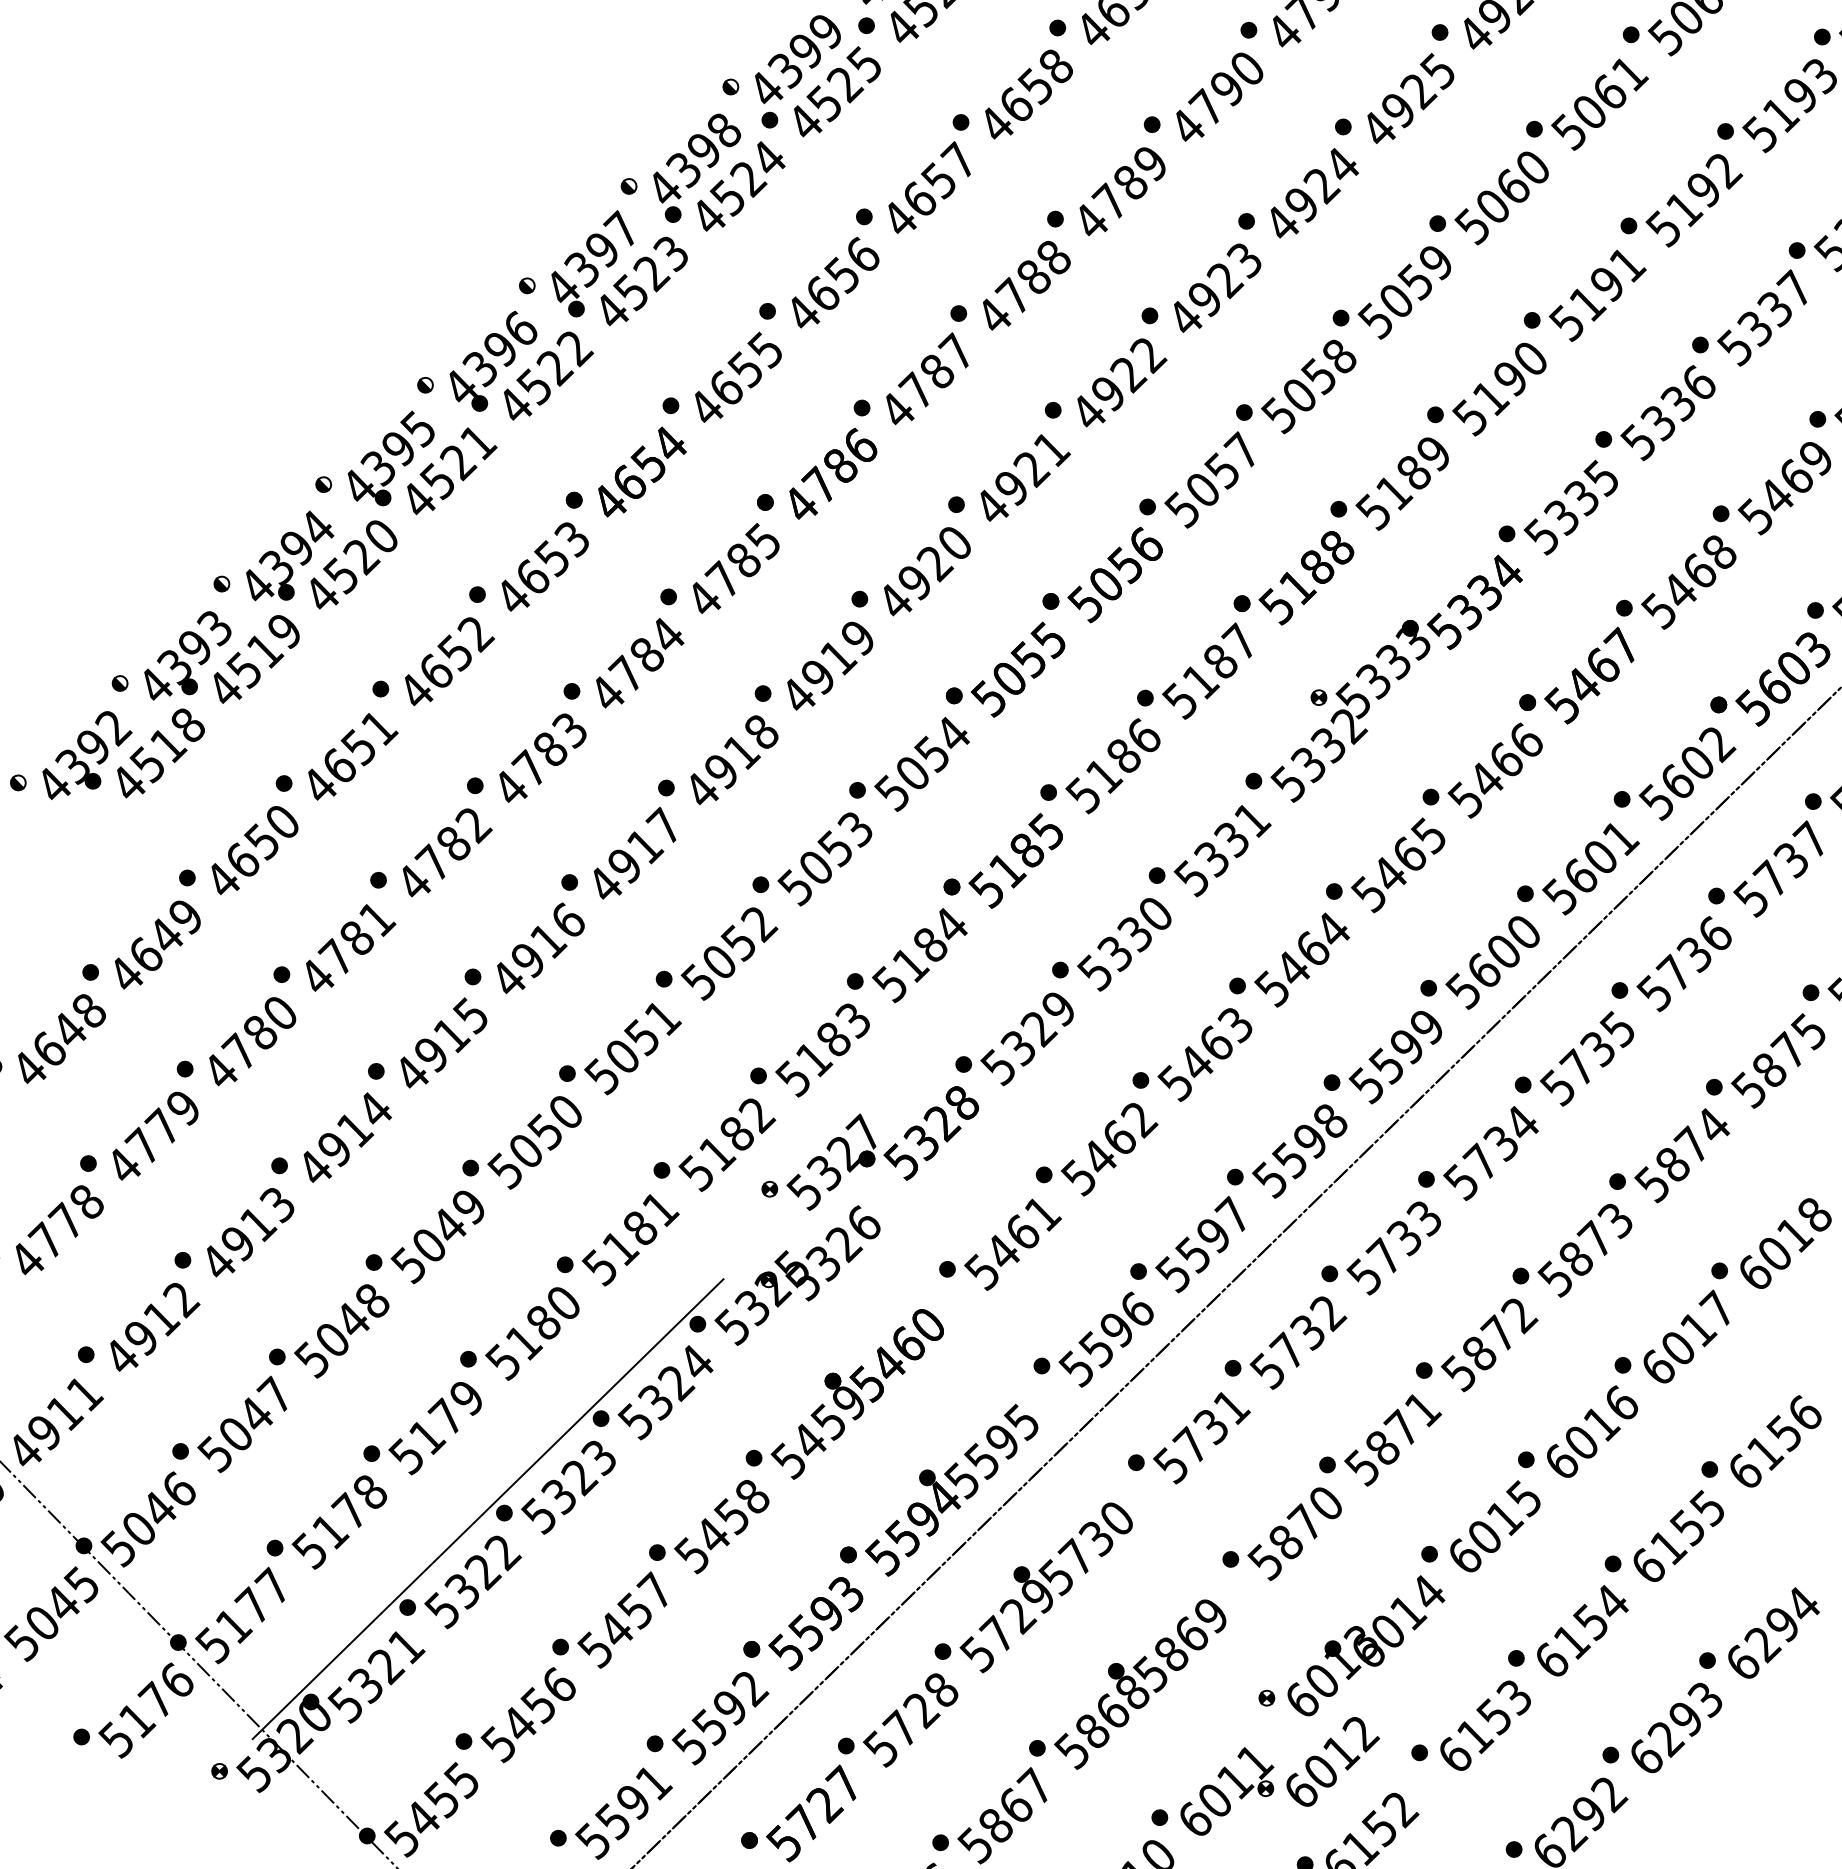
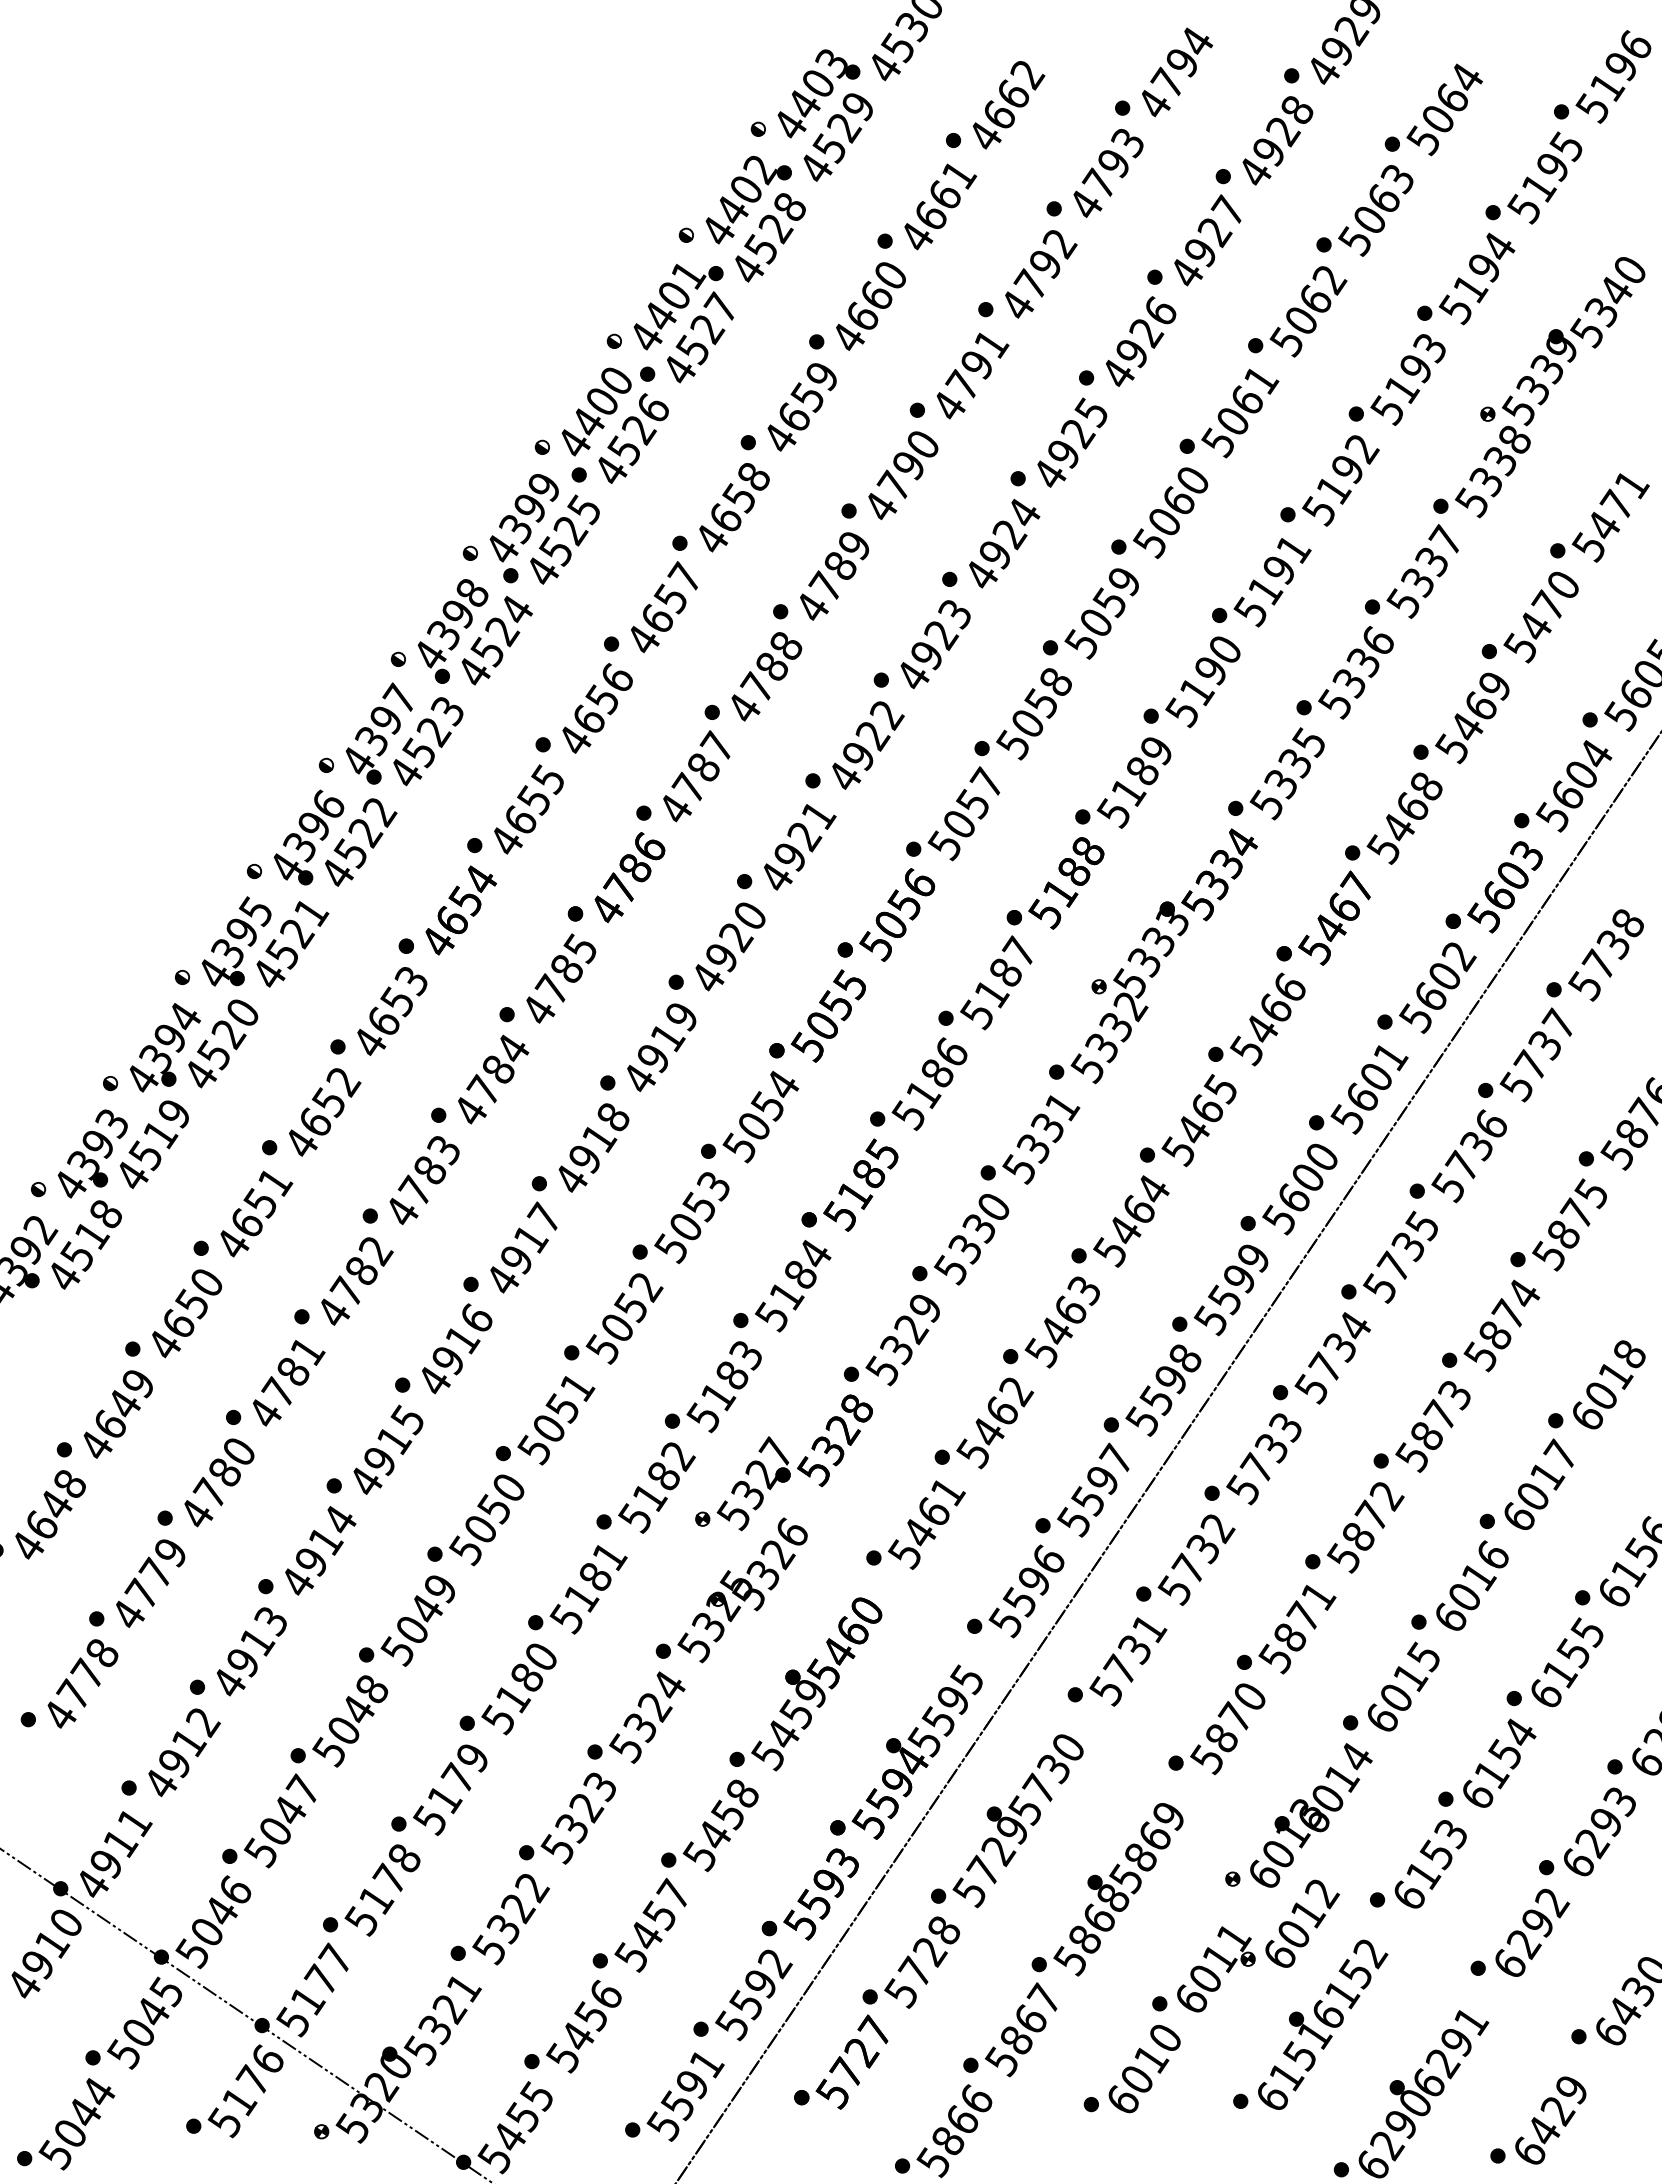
line: (488, 1508) -> (511, 1851), removed

